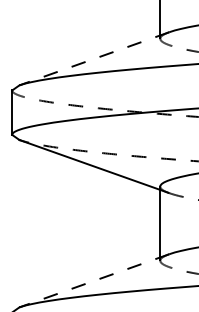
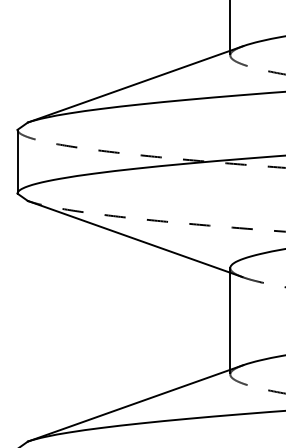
line: (94, 58) -> (135, 83), dashed -> solid
line: (94, 280) -> (135, 402), dashed -> solid

